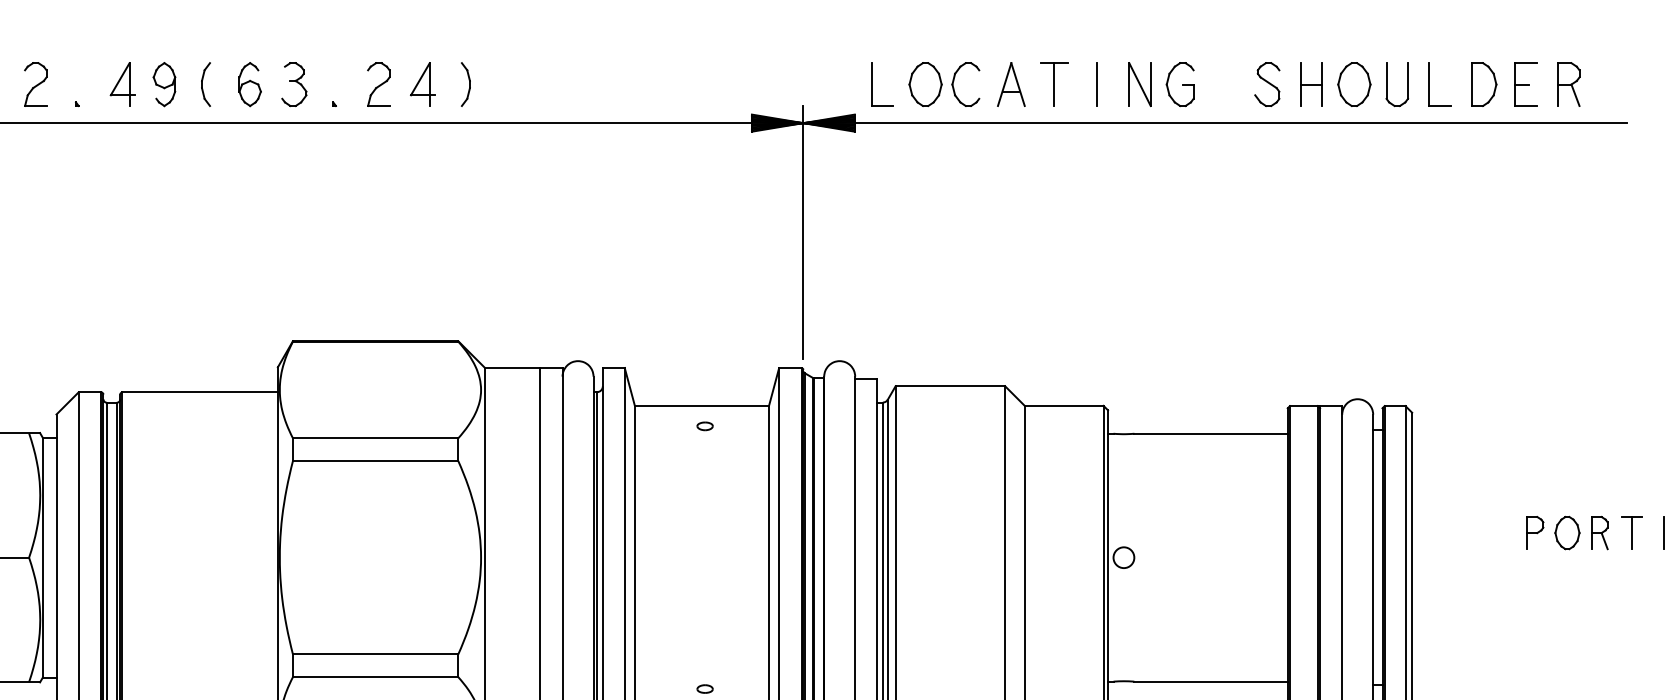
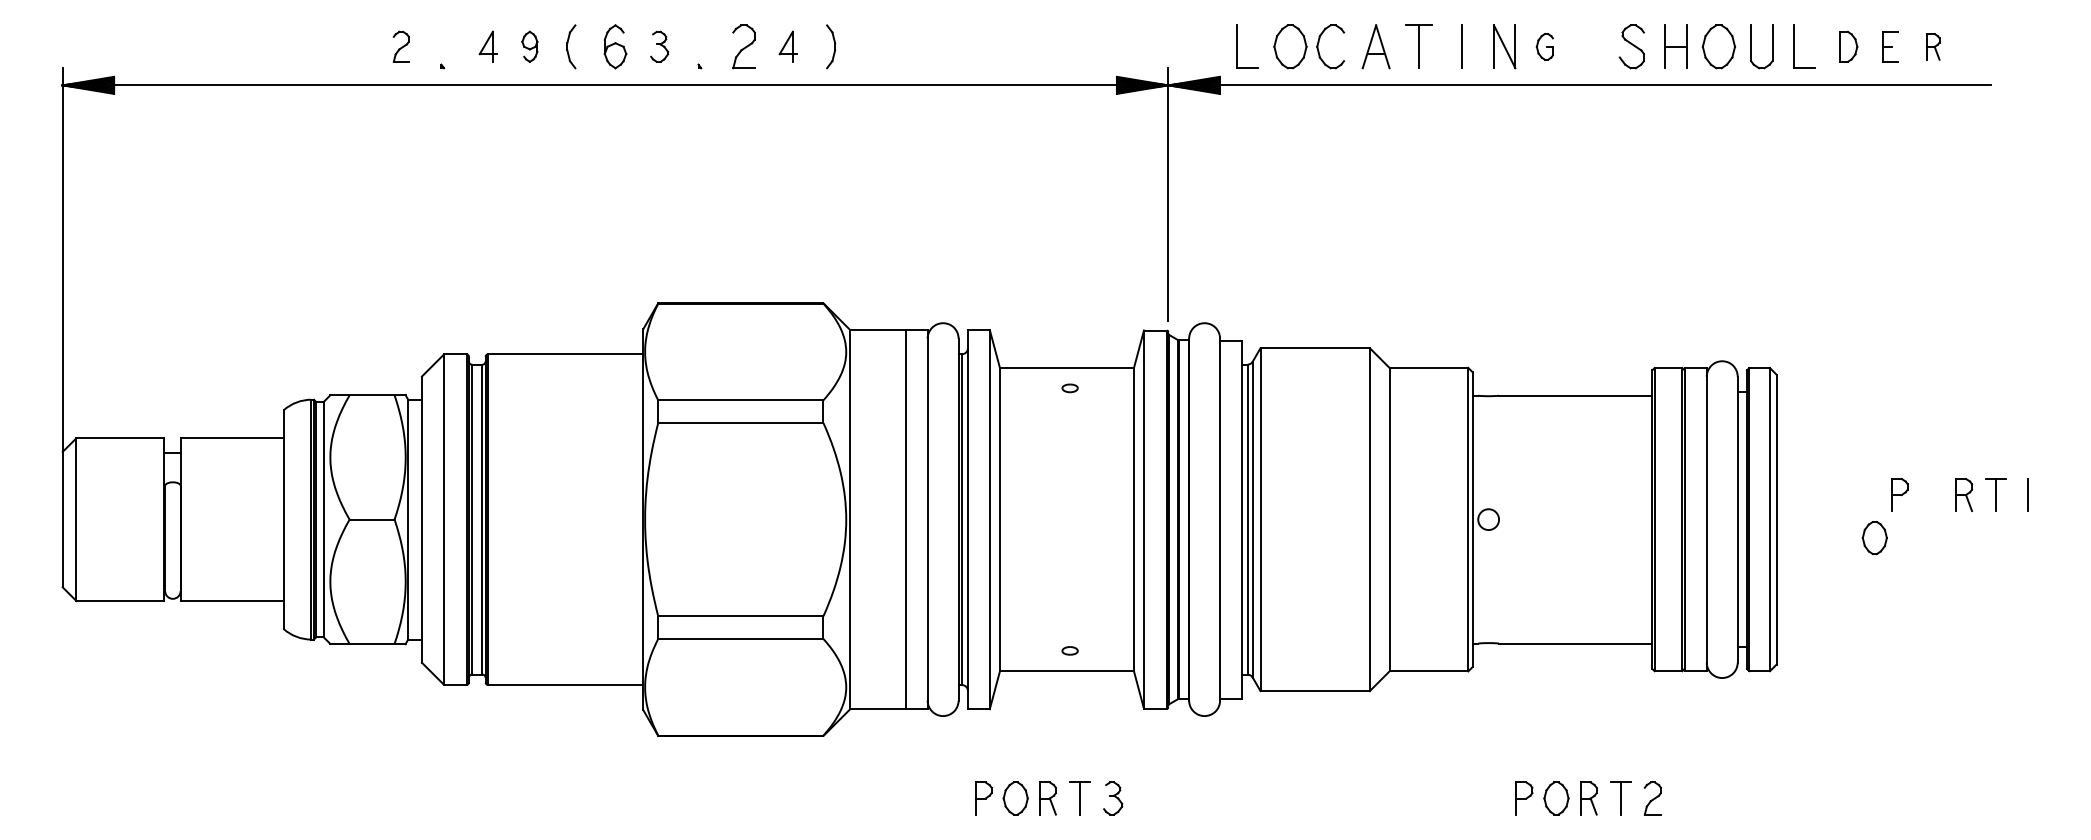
part: (36, 84) -> (401, 46), size x0.7
part: (122, 84) -> (487, 46), size x0.7
part: (164, 84) -> (529, 46), size x0.7
part: (294, 84) -> (659, 46), size x0.7
part: (422, 84) -> (787, 46), size x0.7
part: (1179, 84) -> (1544, 46), size x0.6
part: (1484, 84) -> (1848, 46), size x0.7
part: (1526, 84) -> (1890, 46), size x0.7
part: (1568, 84) -> (1932, 46), size x0.6
part: (1567, 532) -> (1874, 537), moved

